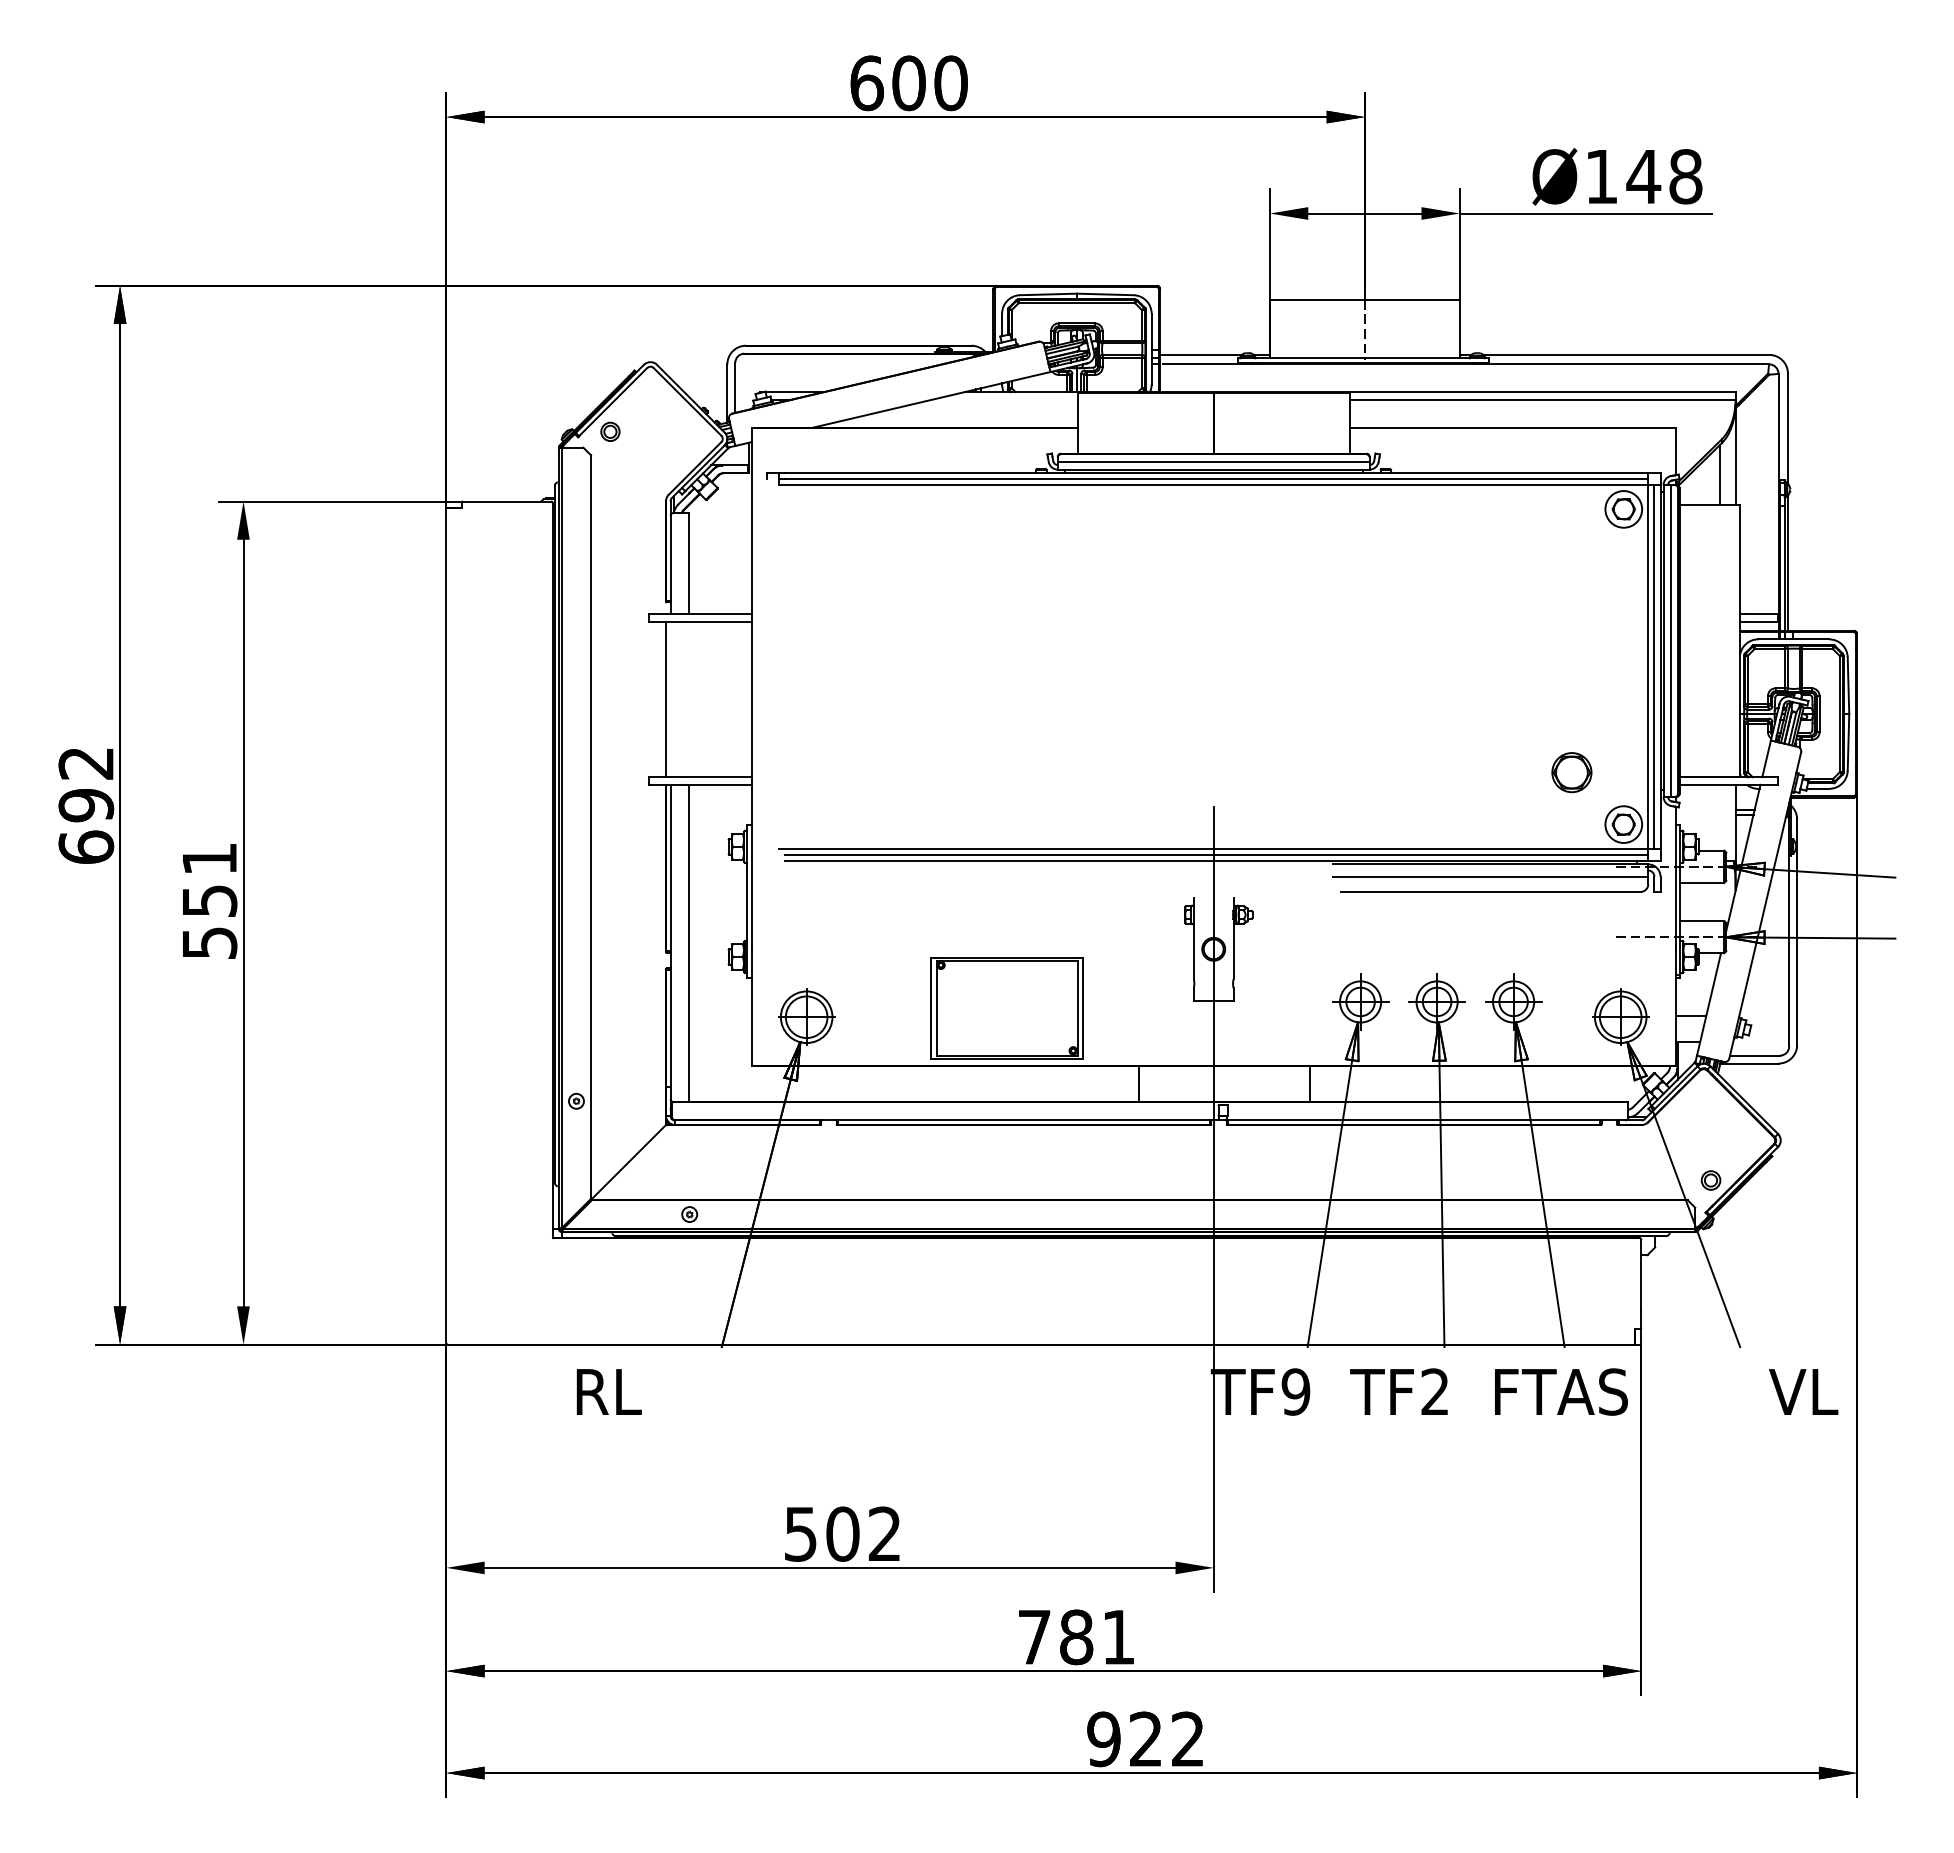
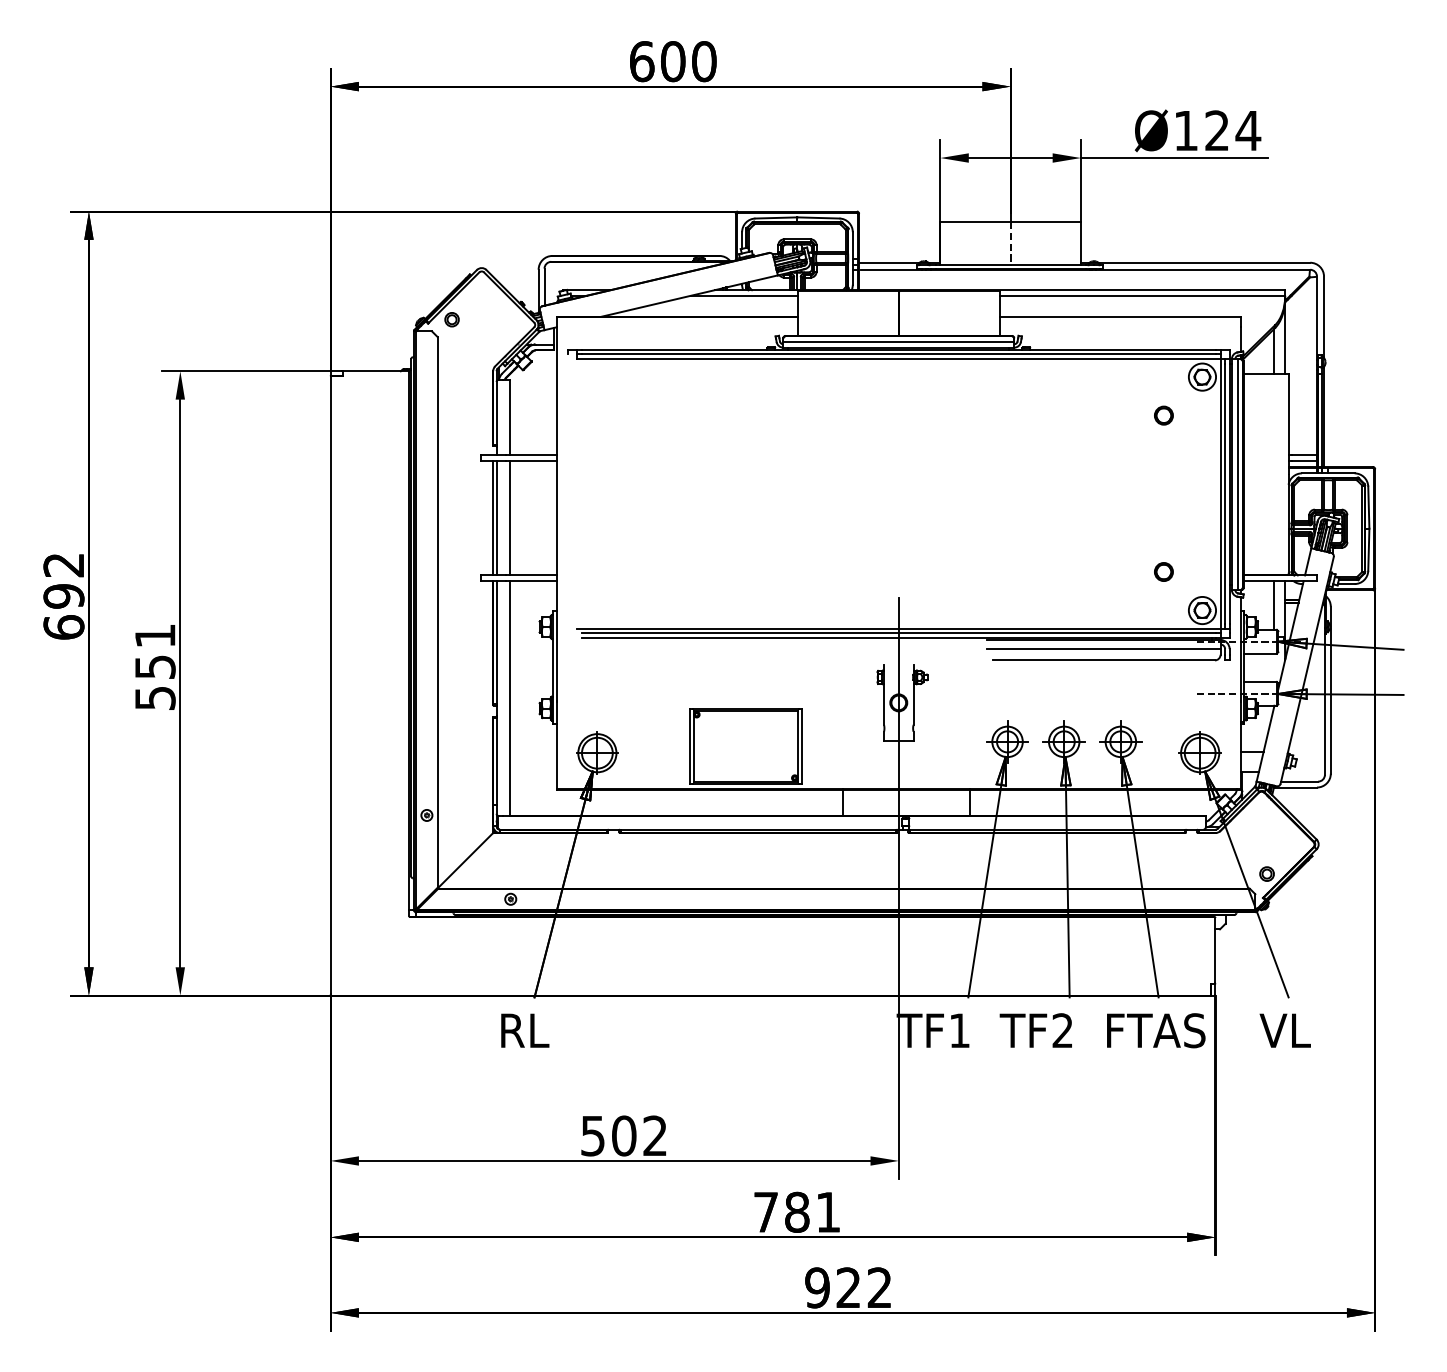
text: (1664, 176) -> (1232, 130), Ø148 -> Ø124
line: (1004, 399) -> (743, 295), added
part: (1571, 561) -> (1163, 415), added
line: (670, 699) -> (496, 517), added
line: (688, 699) -> (509, 517), added
part: (1571, 772) -> (1163, 571), size x0.62
line: (1720, 817) -> (1274, 605), added
text: (608, 1391) -> (524, 1030), moved
text: (1295, 1391) -> (959, 1030), TF9 -> TF1
text: (1803, 1391) -> (1285, 1030), moved

